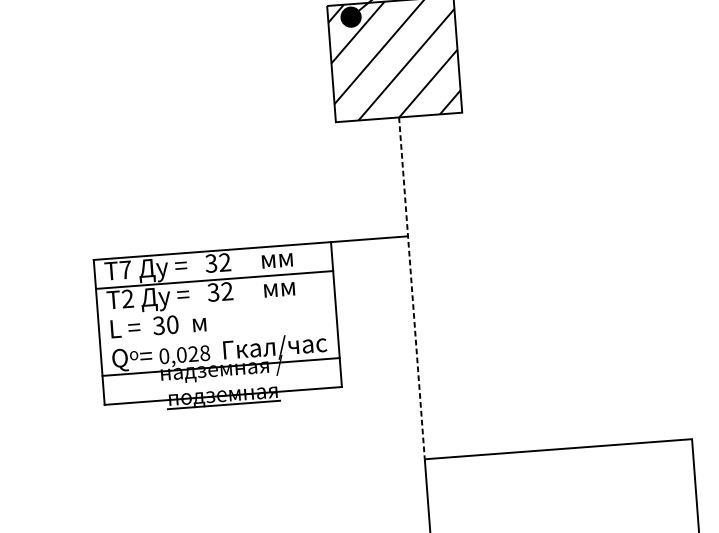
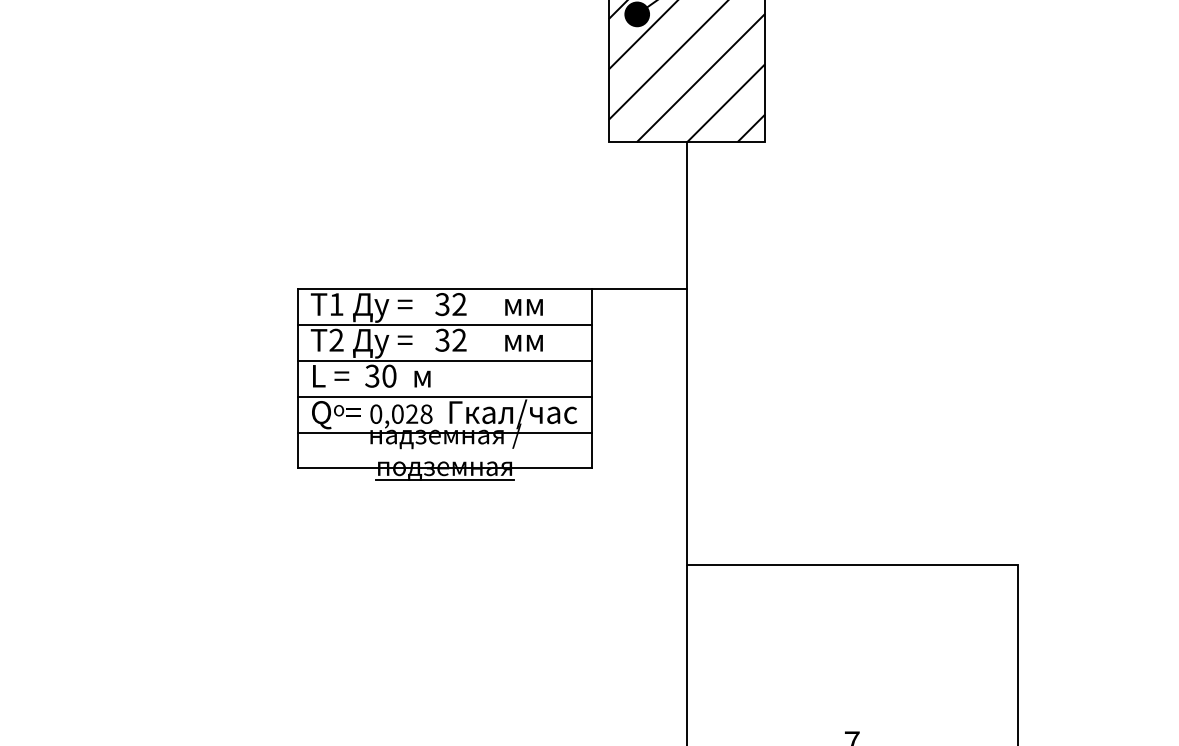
text: (125, 269) -> (336, 304), 7 -> 1
line: (412, 289) -> (687, 354), dashed -> solid
line: (216, 308) -> (444, 360), added
line: (218, 337) -> (444, 396), added

